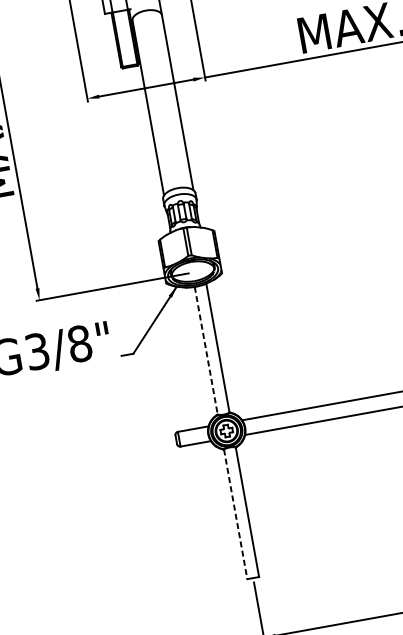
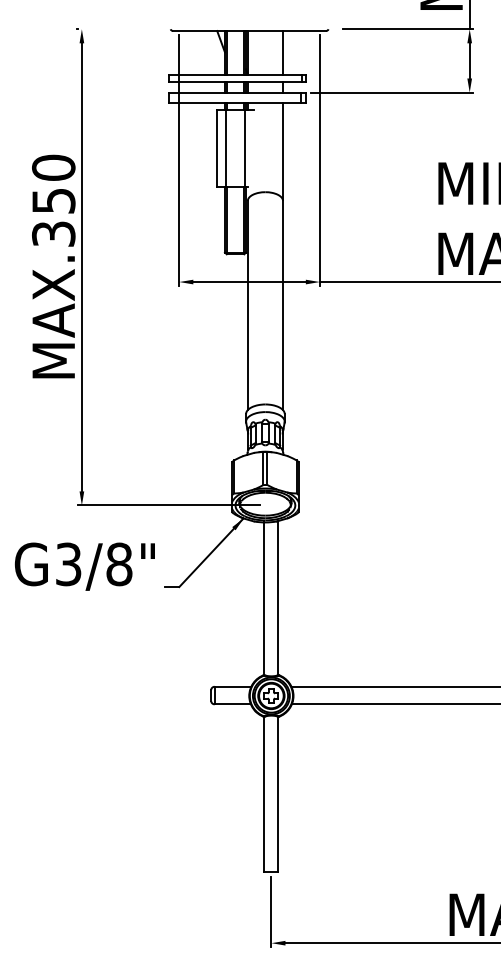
line: (206, 351) -> (264, 599), dashed -> solid
line: (235, 514) -> (264, 794), dashed -> solid

